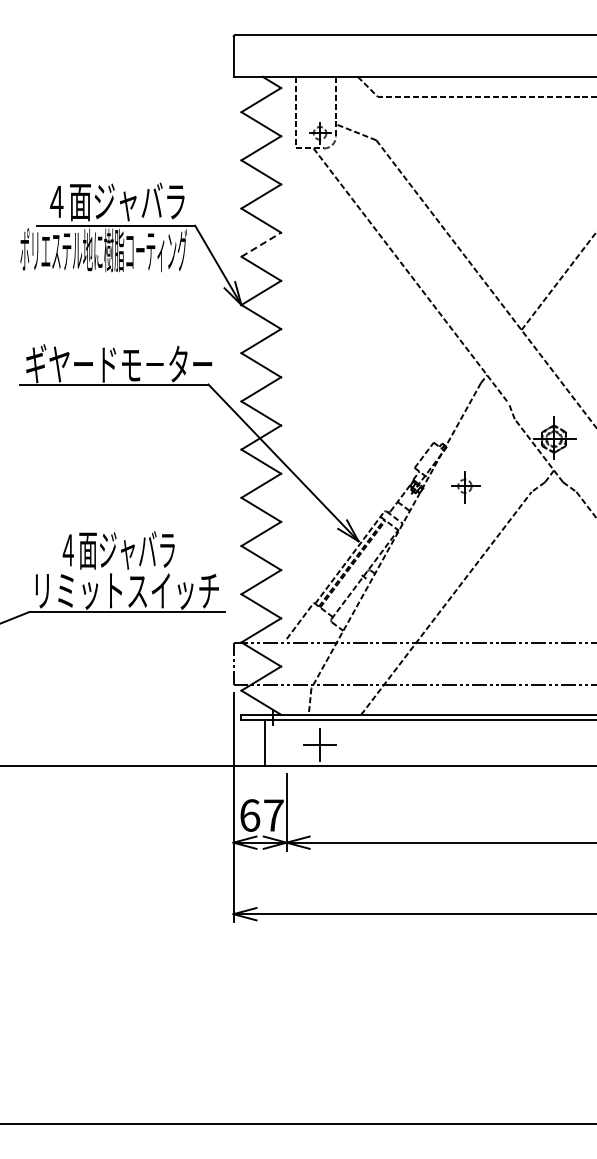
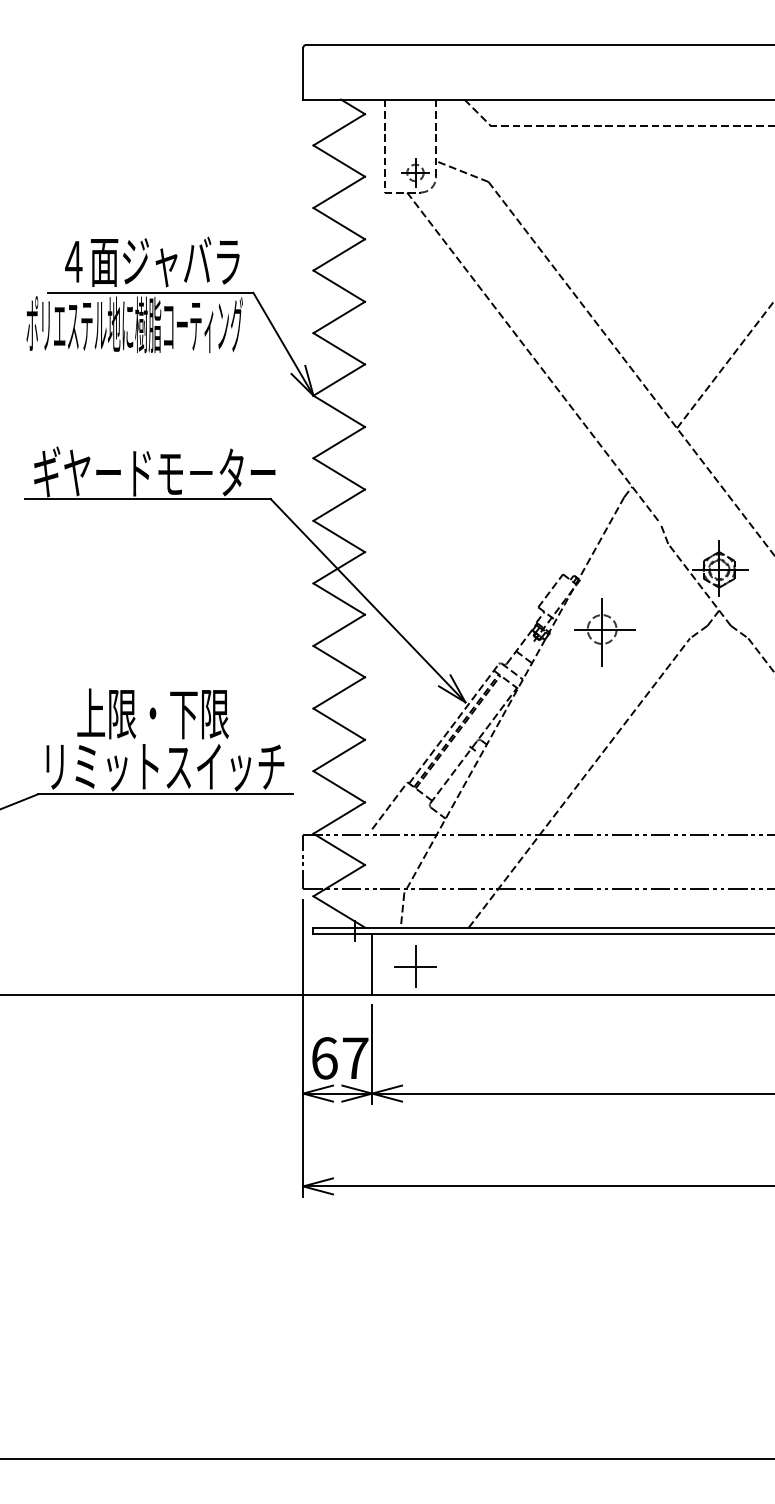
line: (261, 244) -> (339, 317), dashed -> solid
part: (466, 487) -> (605, 632), size x1.67
text: (117, 549) -> (152, 713), ４面ジャバラ -> 上限・下限
line: (264, 742) -> (371, 963), moved

